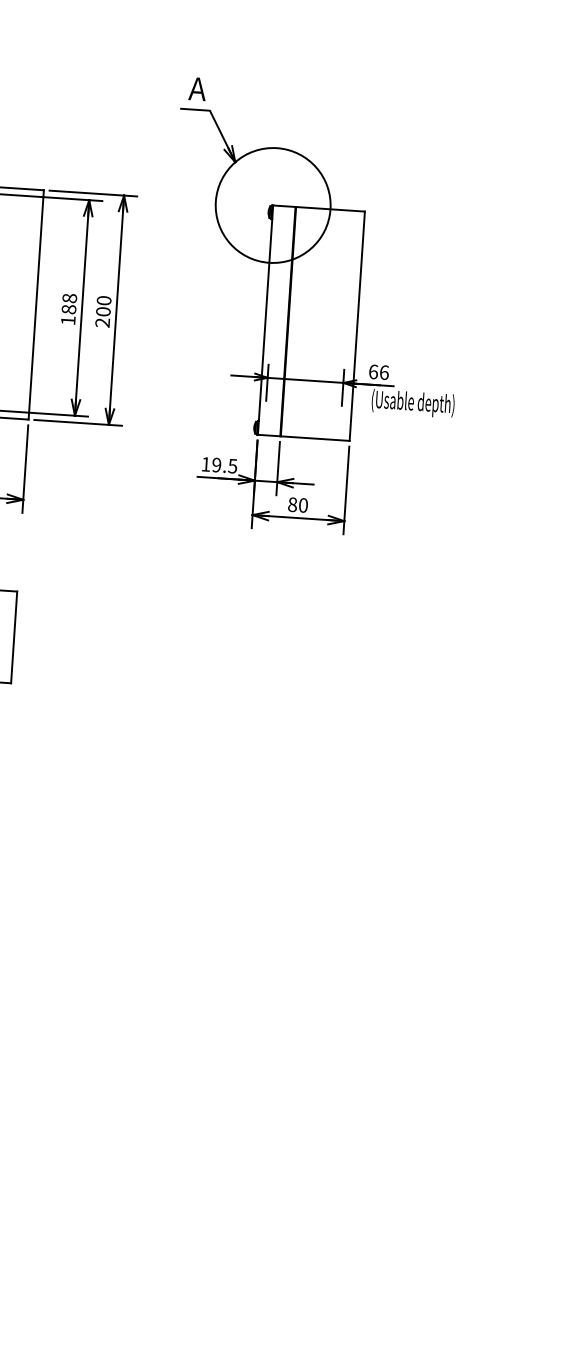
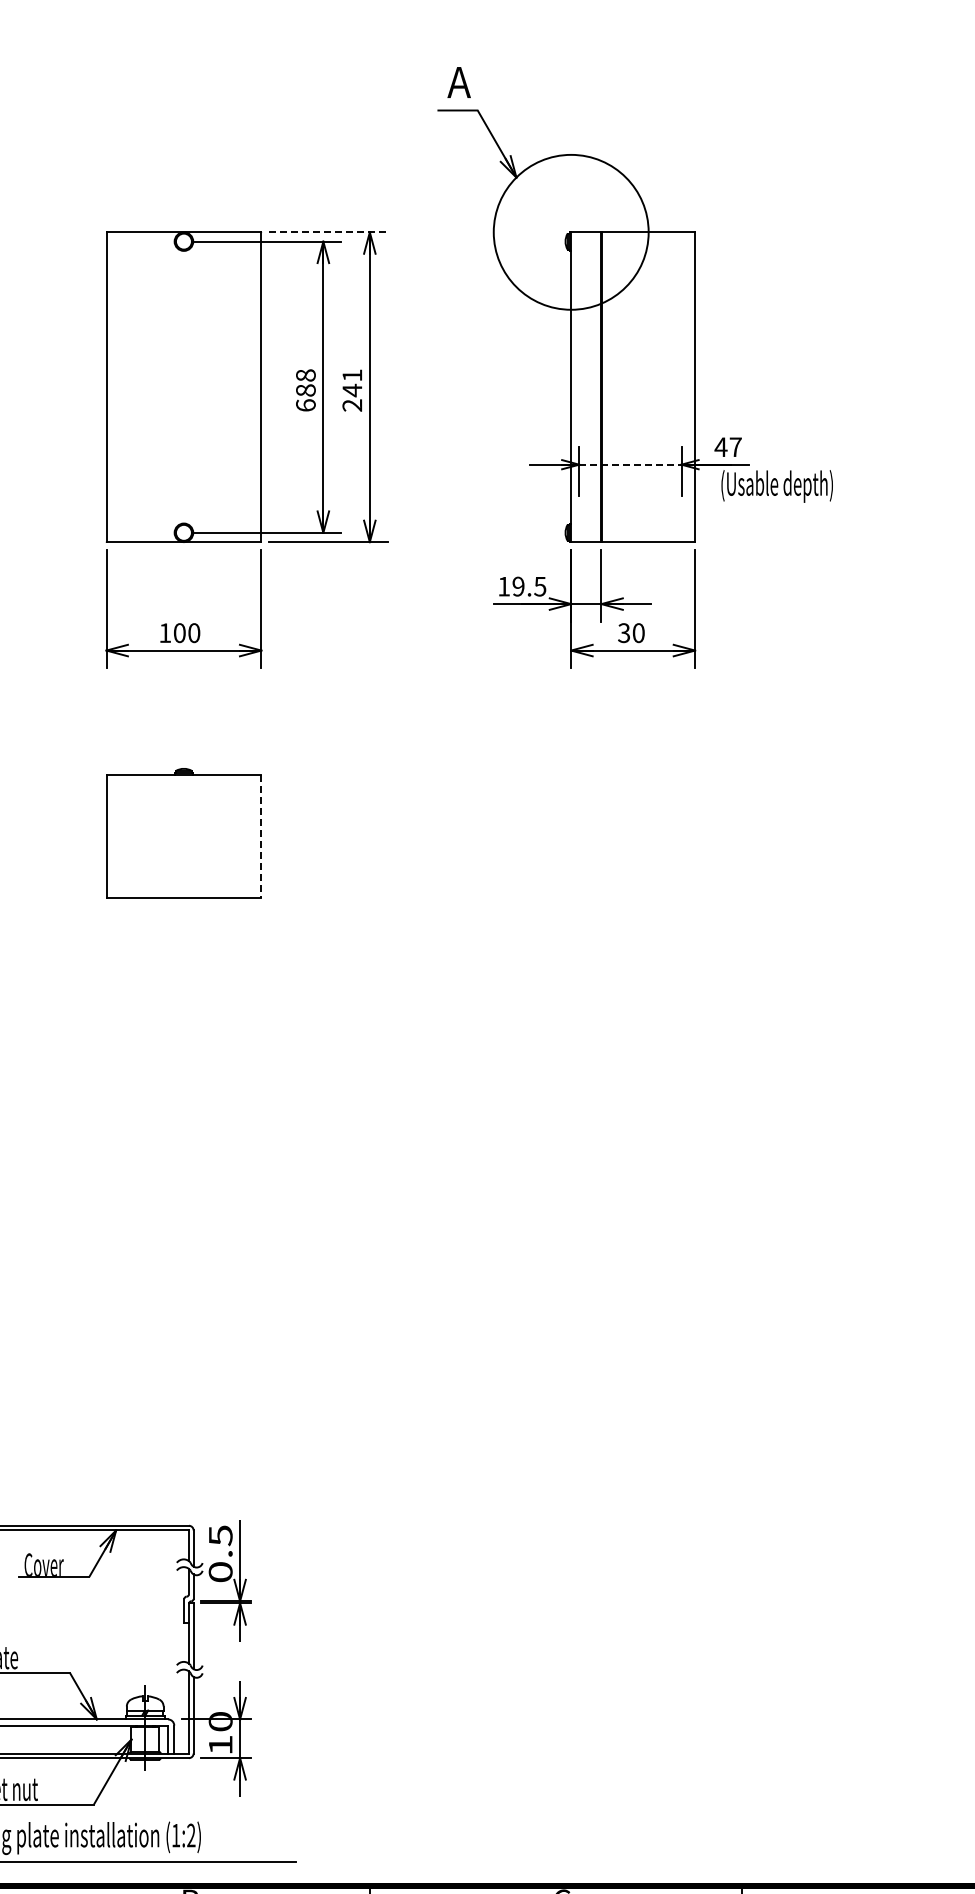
line: (93, 193) -> (328, 232), solid -> dashed
text: (103, 306) -> (352, 383), 200 -> 241
text: (67, 320) -> (305, 405), 188 -> 688
text: (378, 372) -> (727, 447), 66 -> 47
line: (305, 380) -> (630, 464), solid -> dashed
text: (292, 504) -> (624, 632), 80 -> 30
line: (14, 637) -> (261, 836), solid -> dashed

